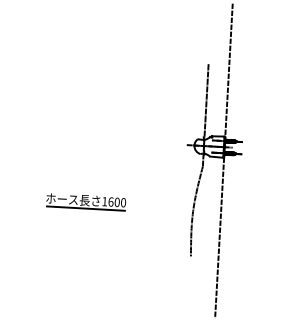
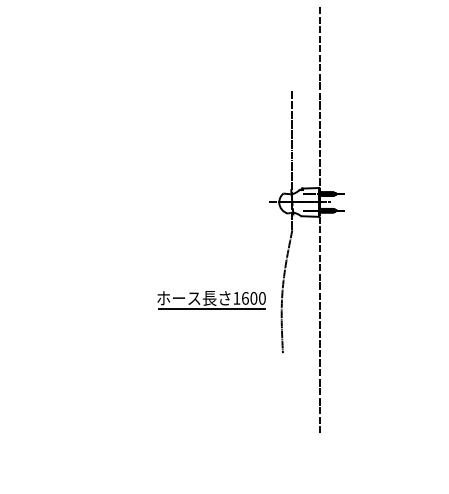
part: (86, 202) -> (211, 300), moved

